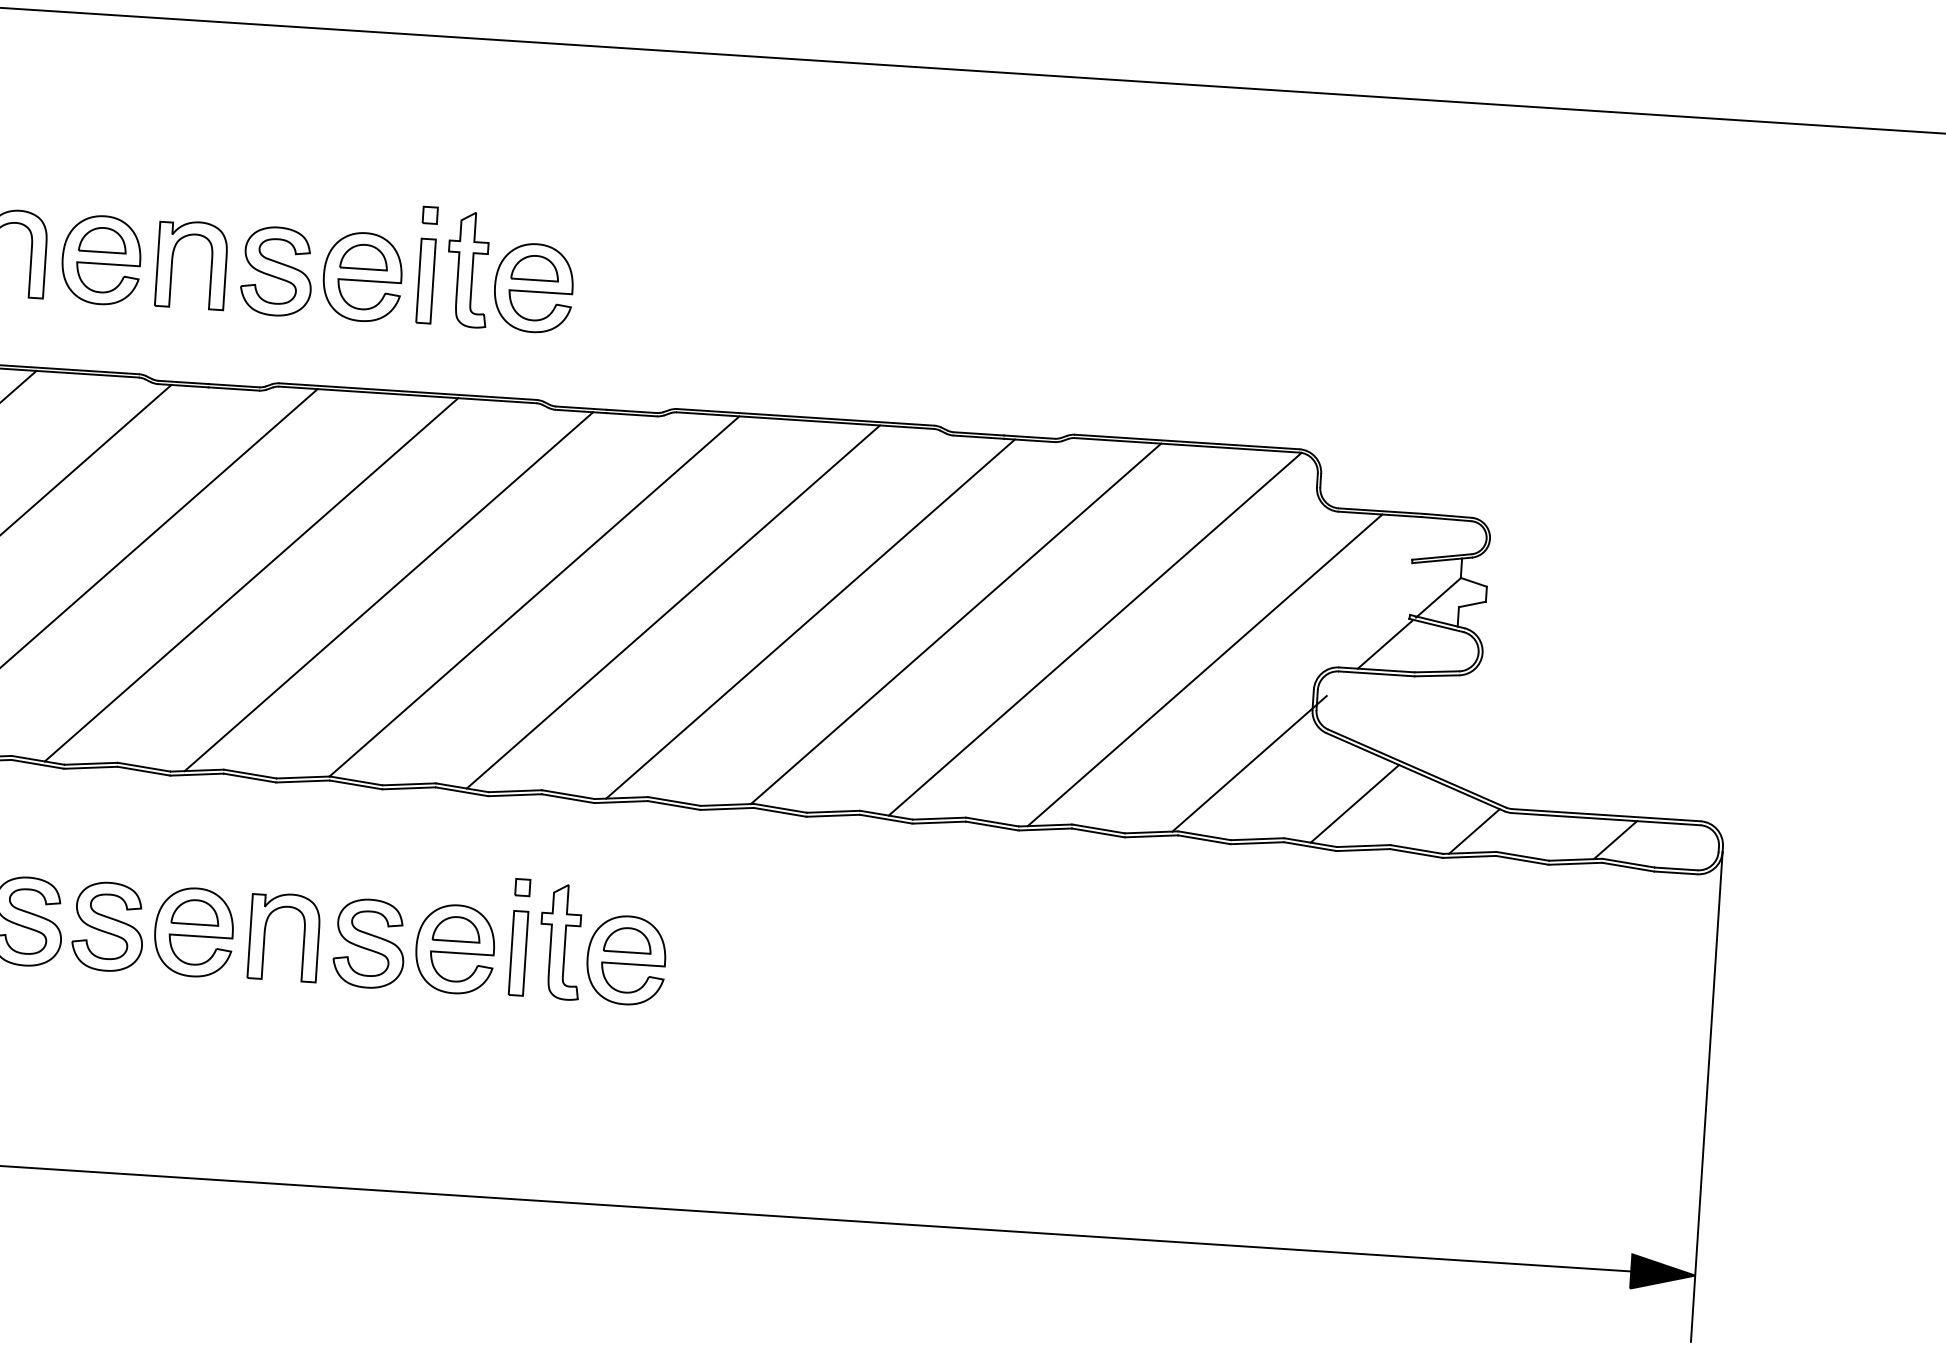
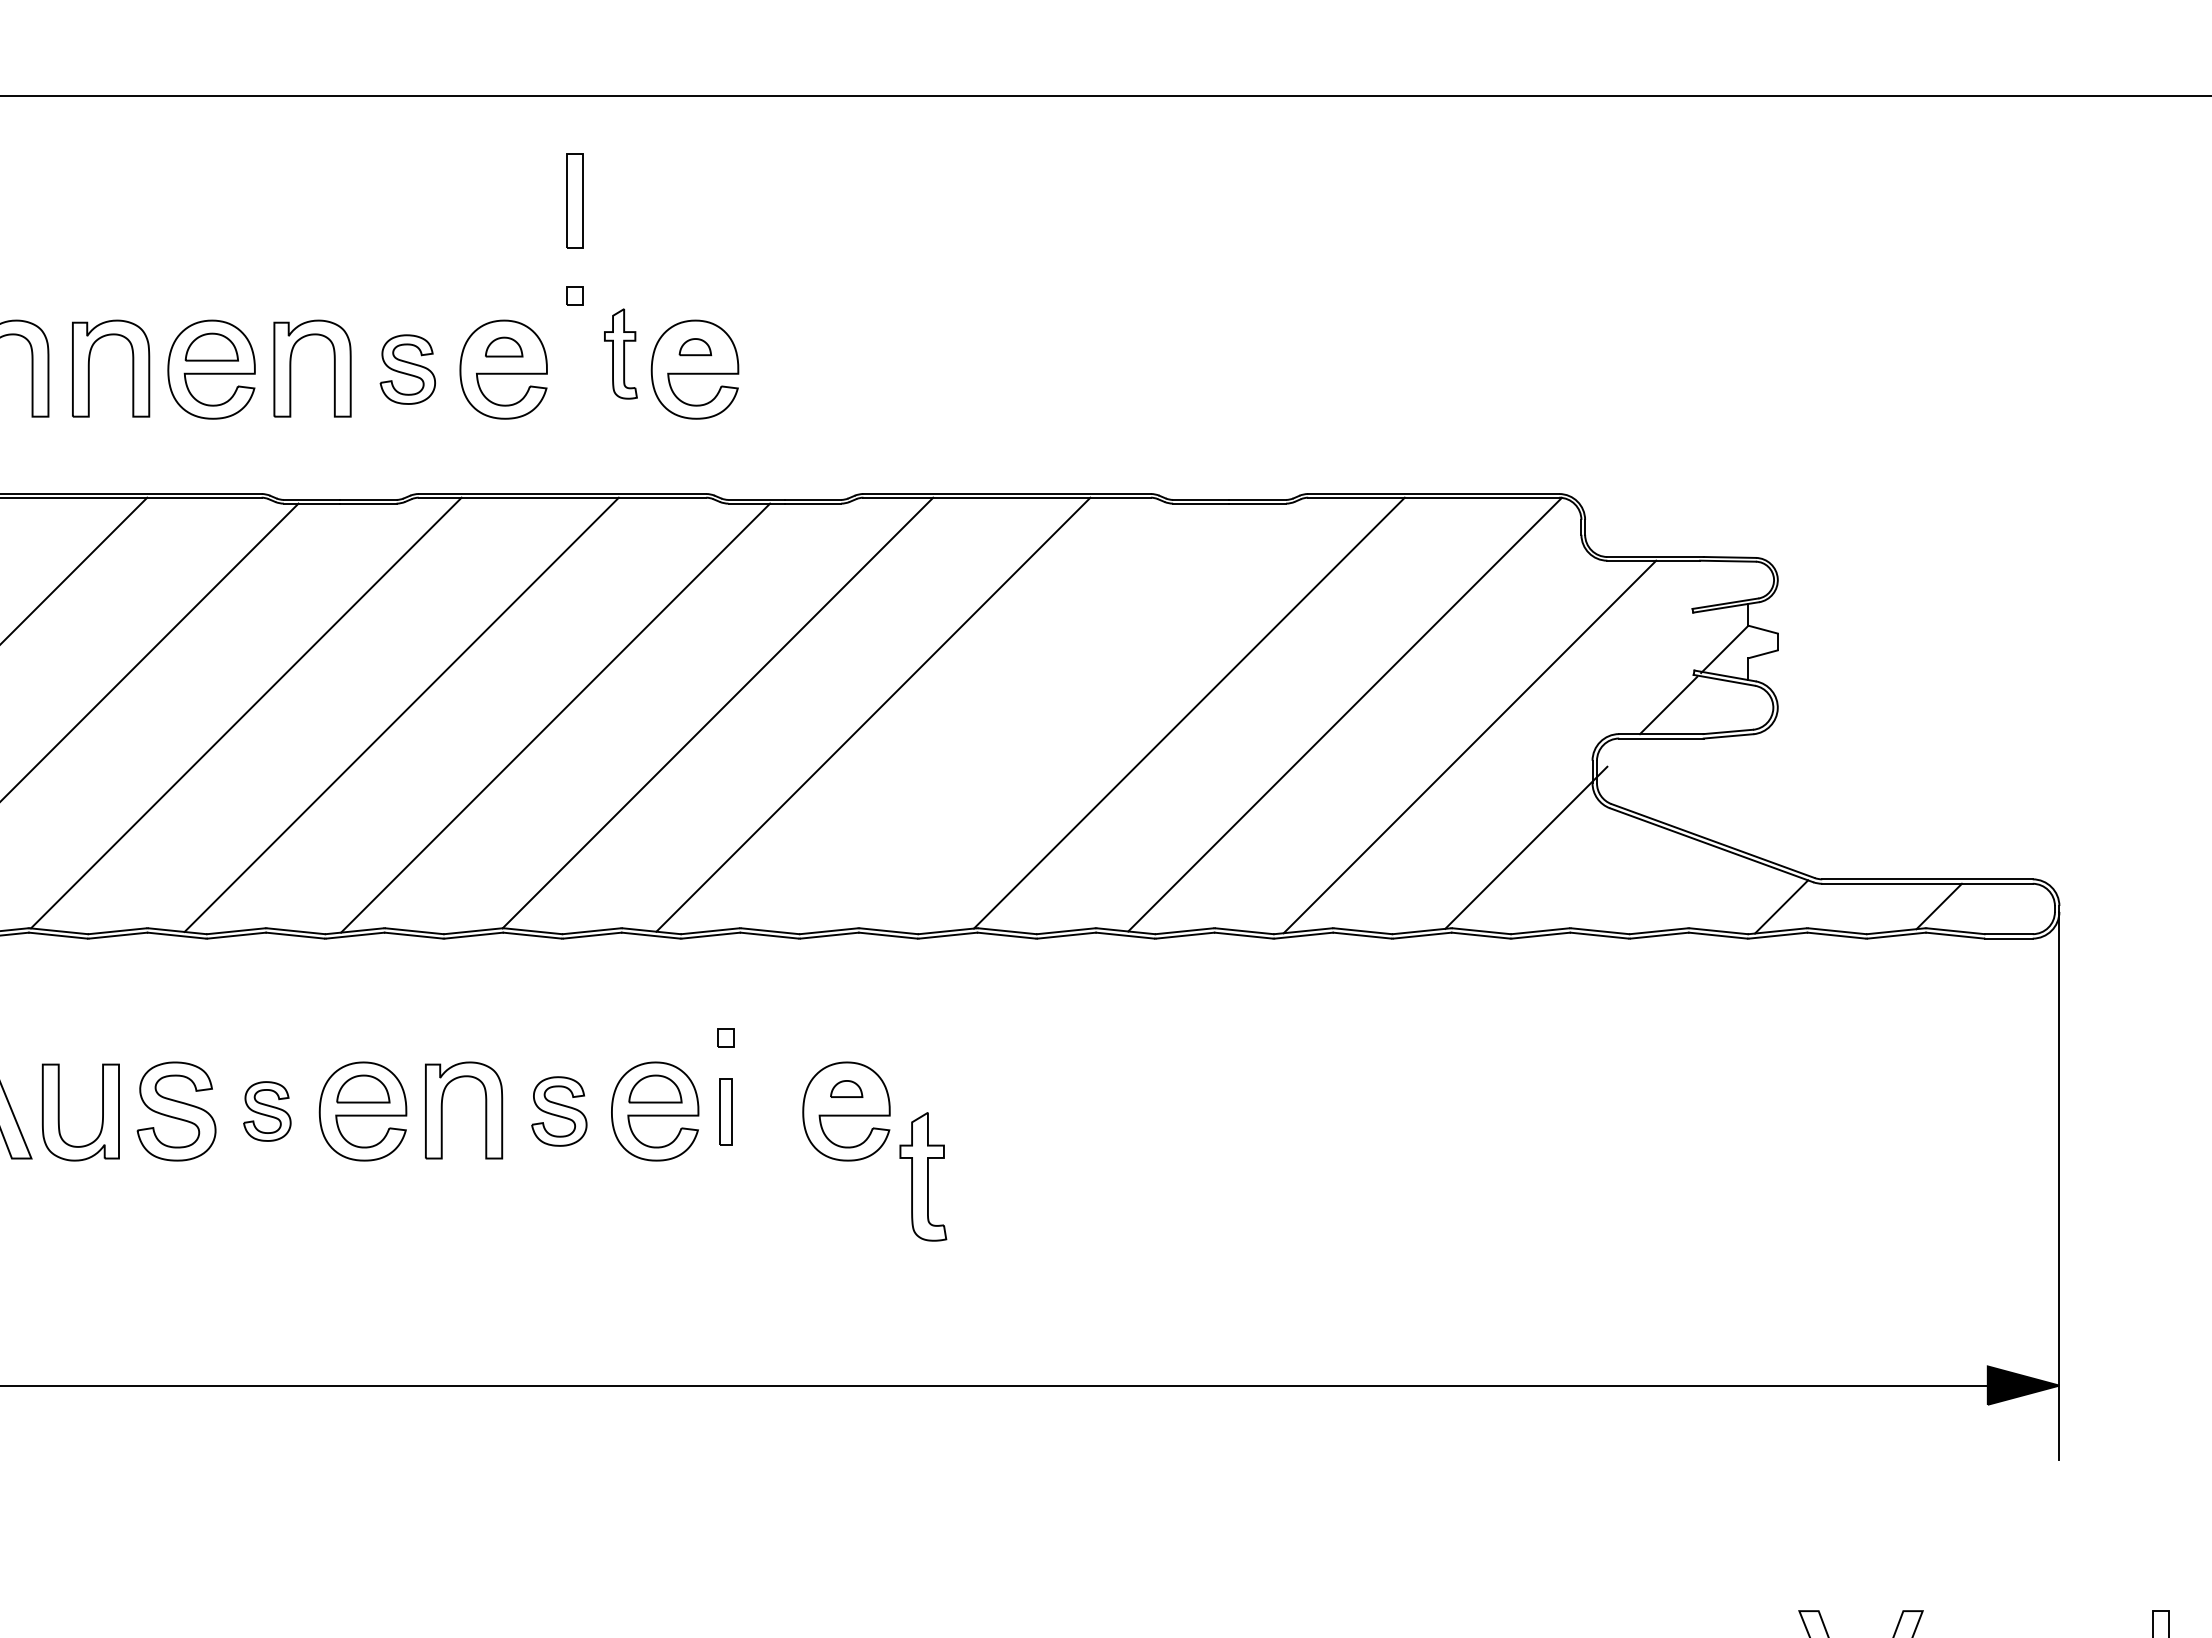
part: (364, 256) -> (504, 346), size x0.7
part: (535, 267) -> (695, 346), size x0.6
part: (468, 269) -> (620, 353), size x0.7
part: (276, 271) -> (407, 369), size x0.7
part: (426, 280) -> (574, 200), moved
line: (810, 618) -> (1026, 717), removed
line: (1354, 803) -> (1646, 884), removed
part: (108, 926) -> (267, 1111), size x0.6
part: (627, 939) -> (846, 1088), size x0.6
part: (561, 941) -> (923, 1176), moved
part: (369, 943) -> (559, 1111), size x0.7
part: (518, 953) -> (725, 1111), size x0.7

